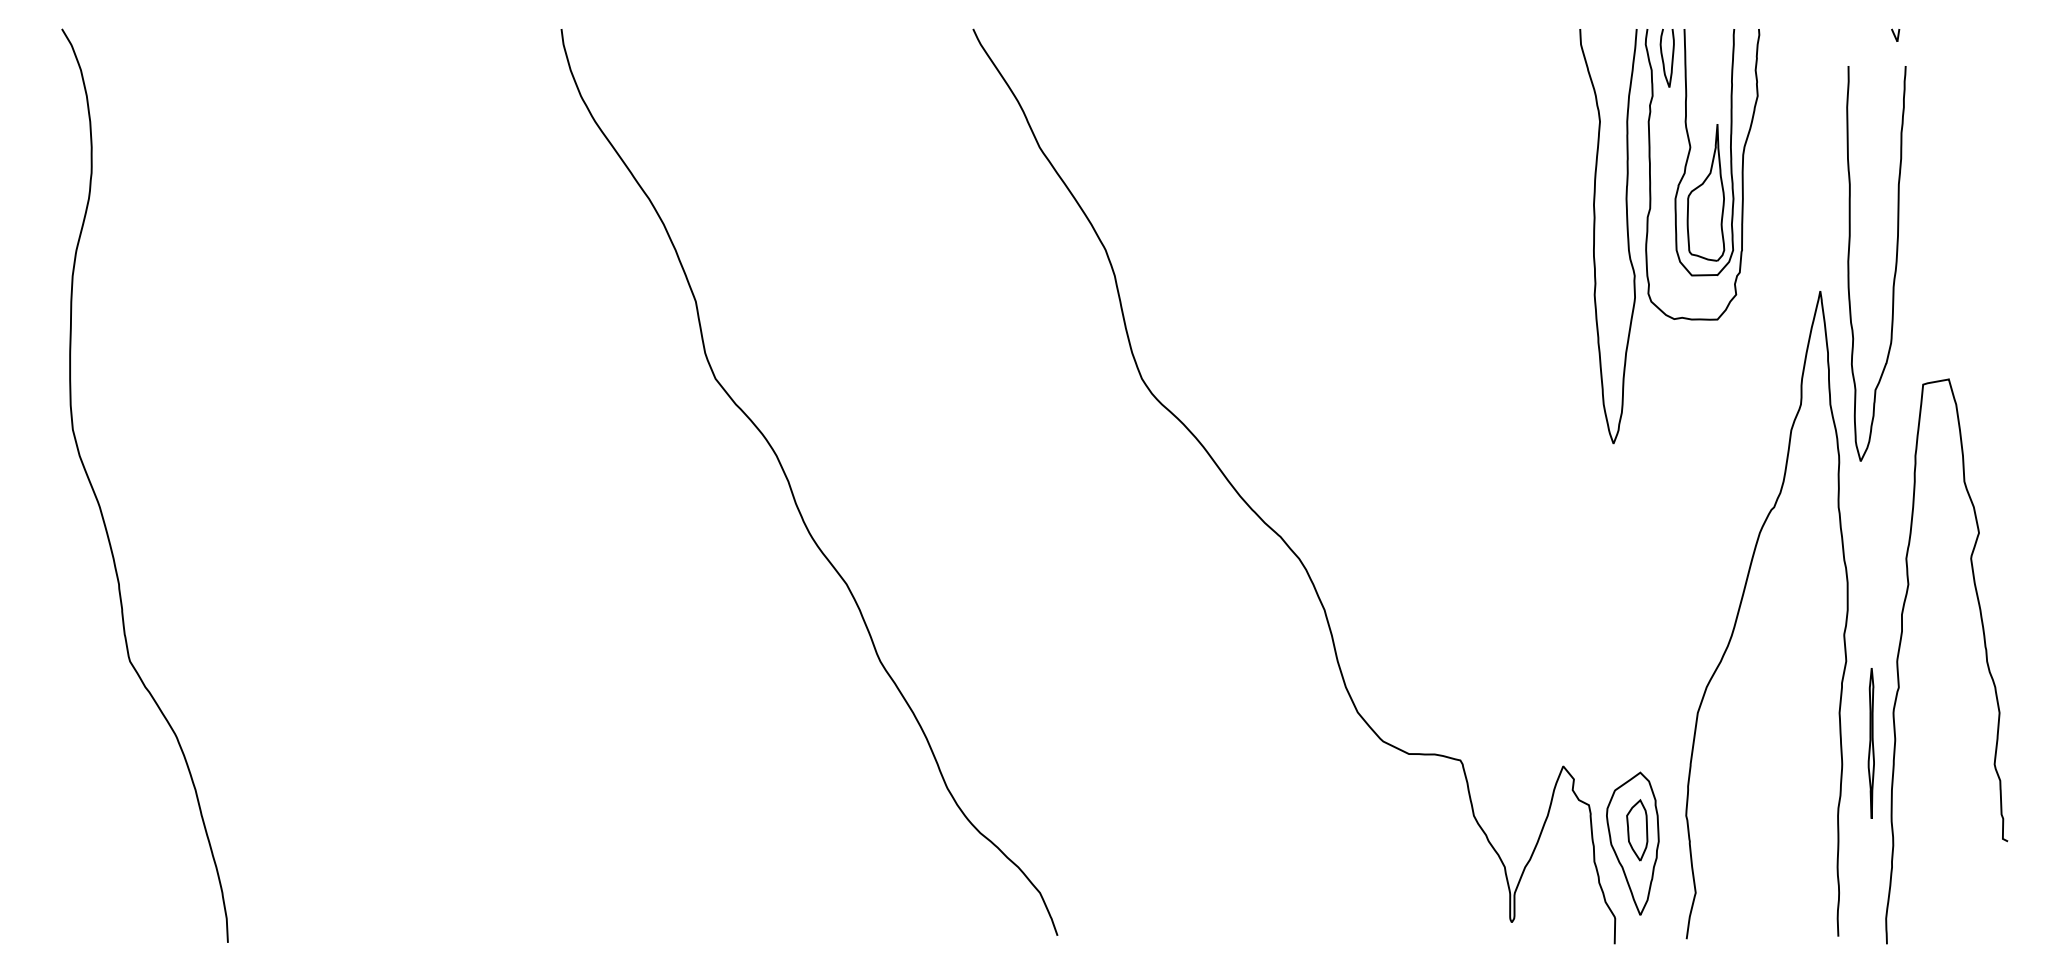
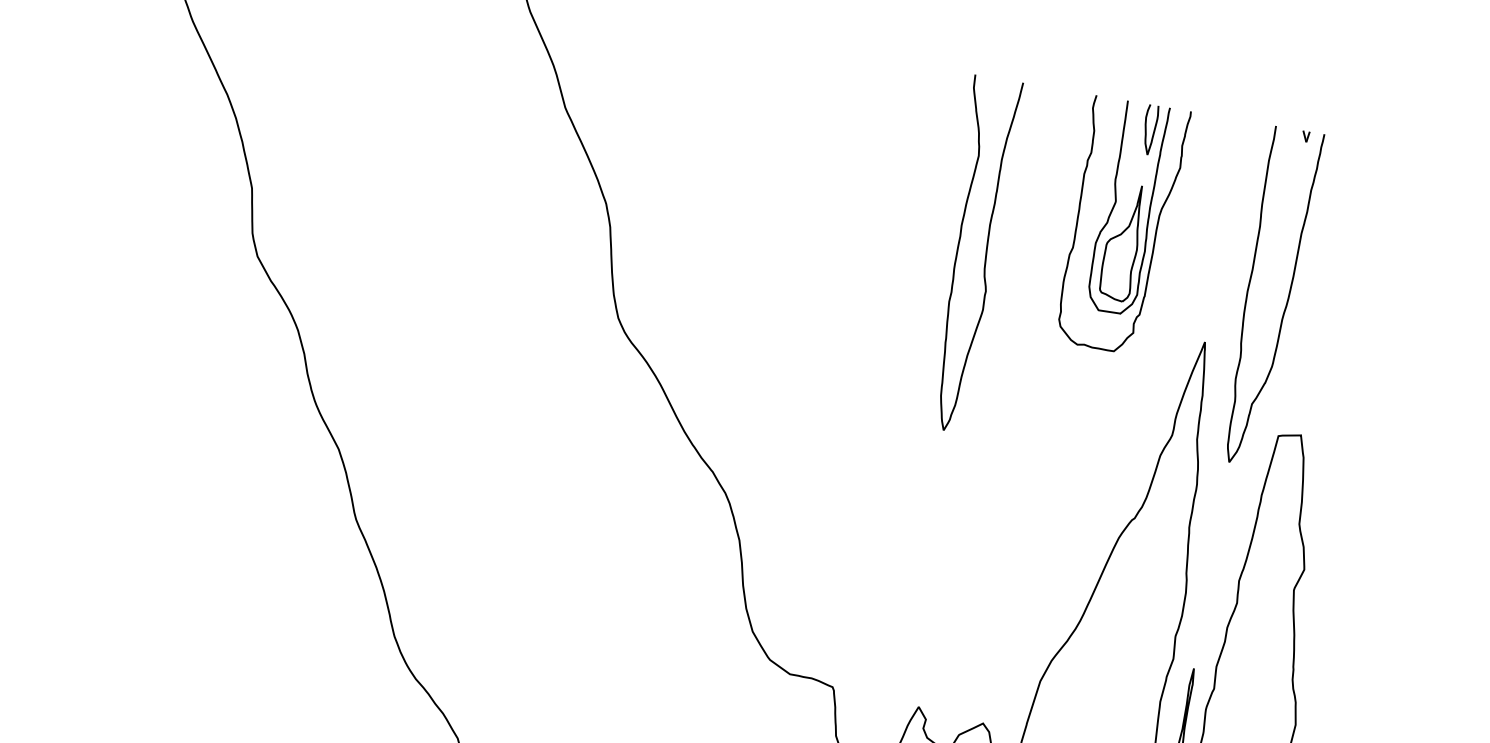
curve: (1663, 57) -> (1146, 128), moved
curve: (1594, 236) -> (957, 252), moved
curve: (1895, 263) -> (1287, 299), moved

